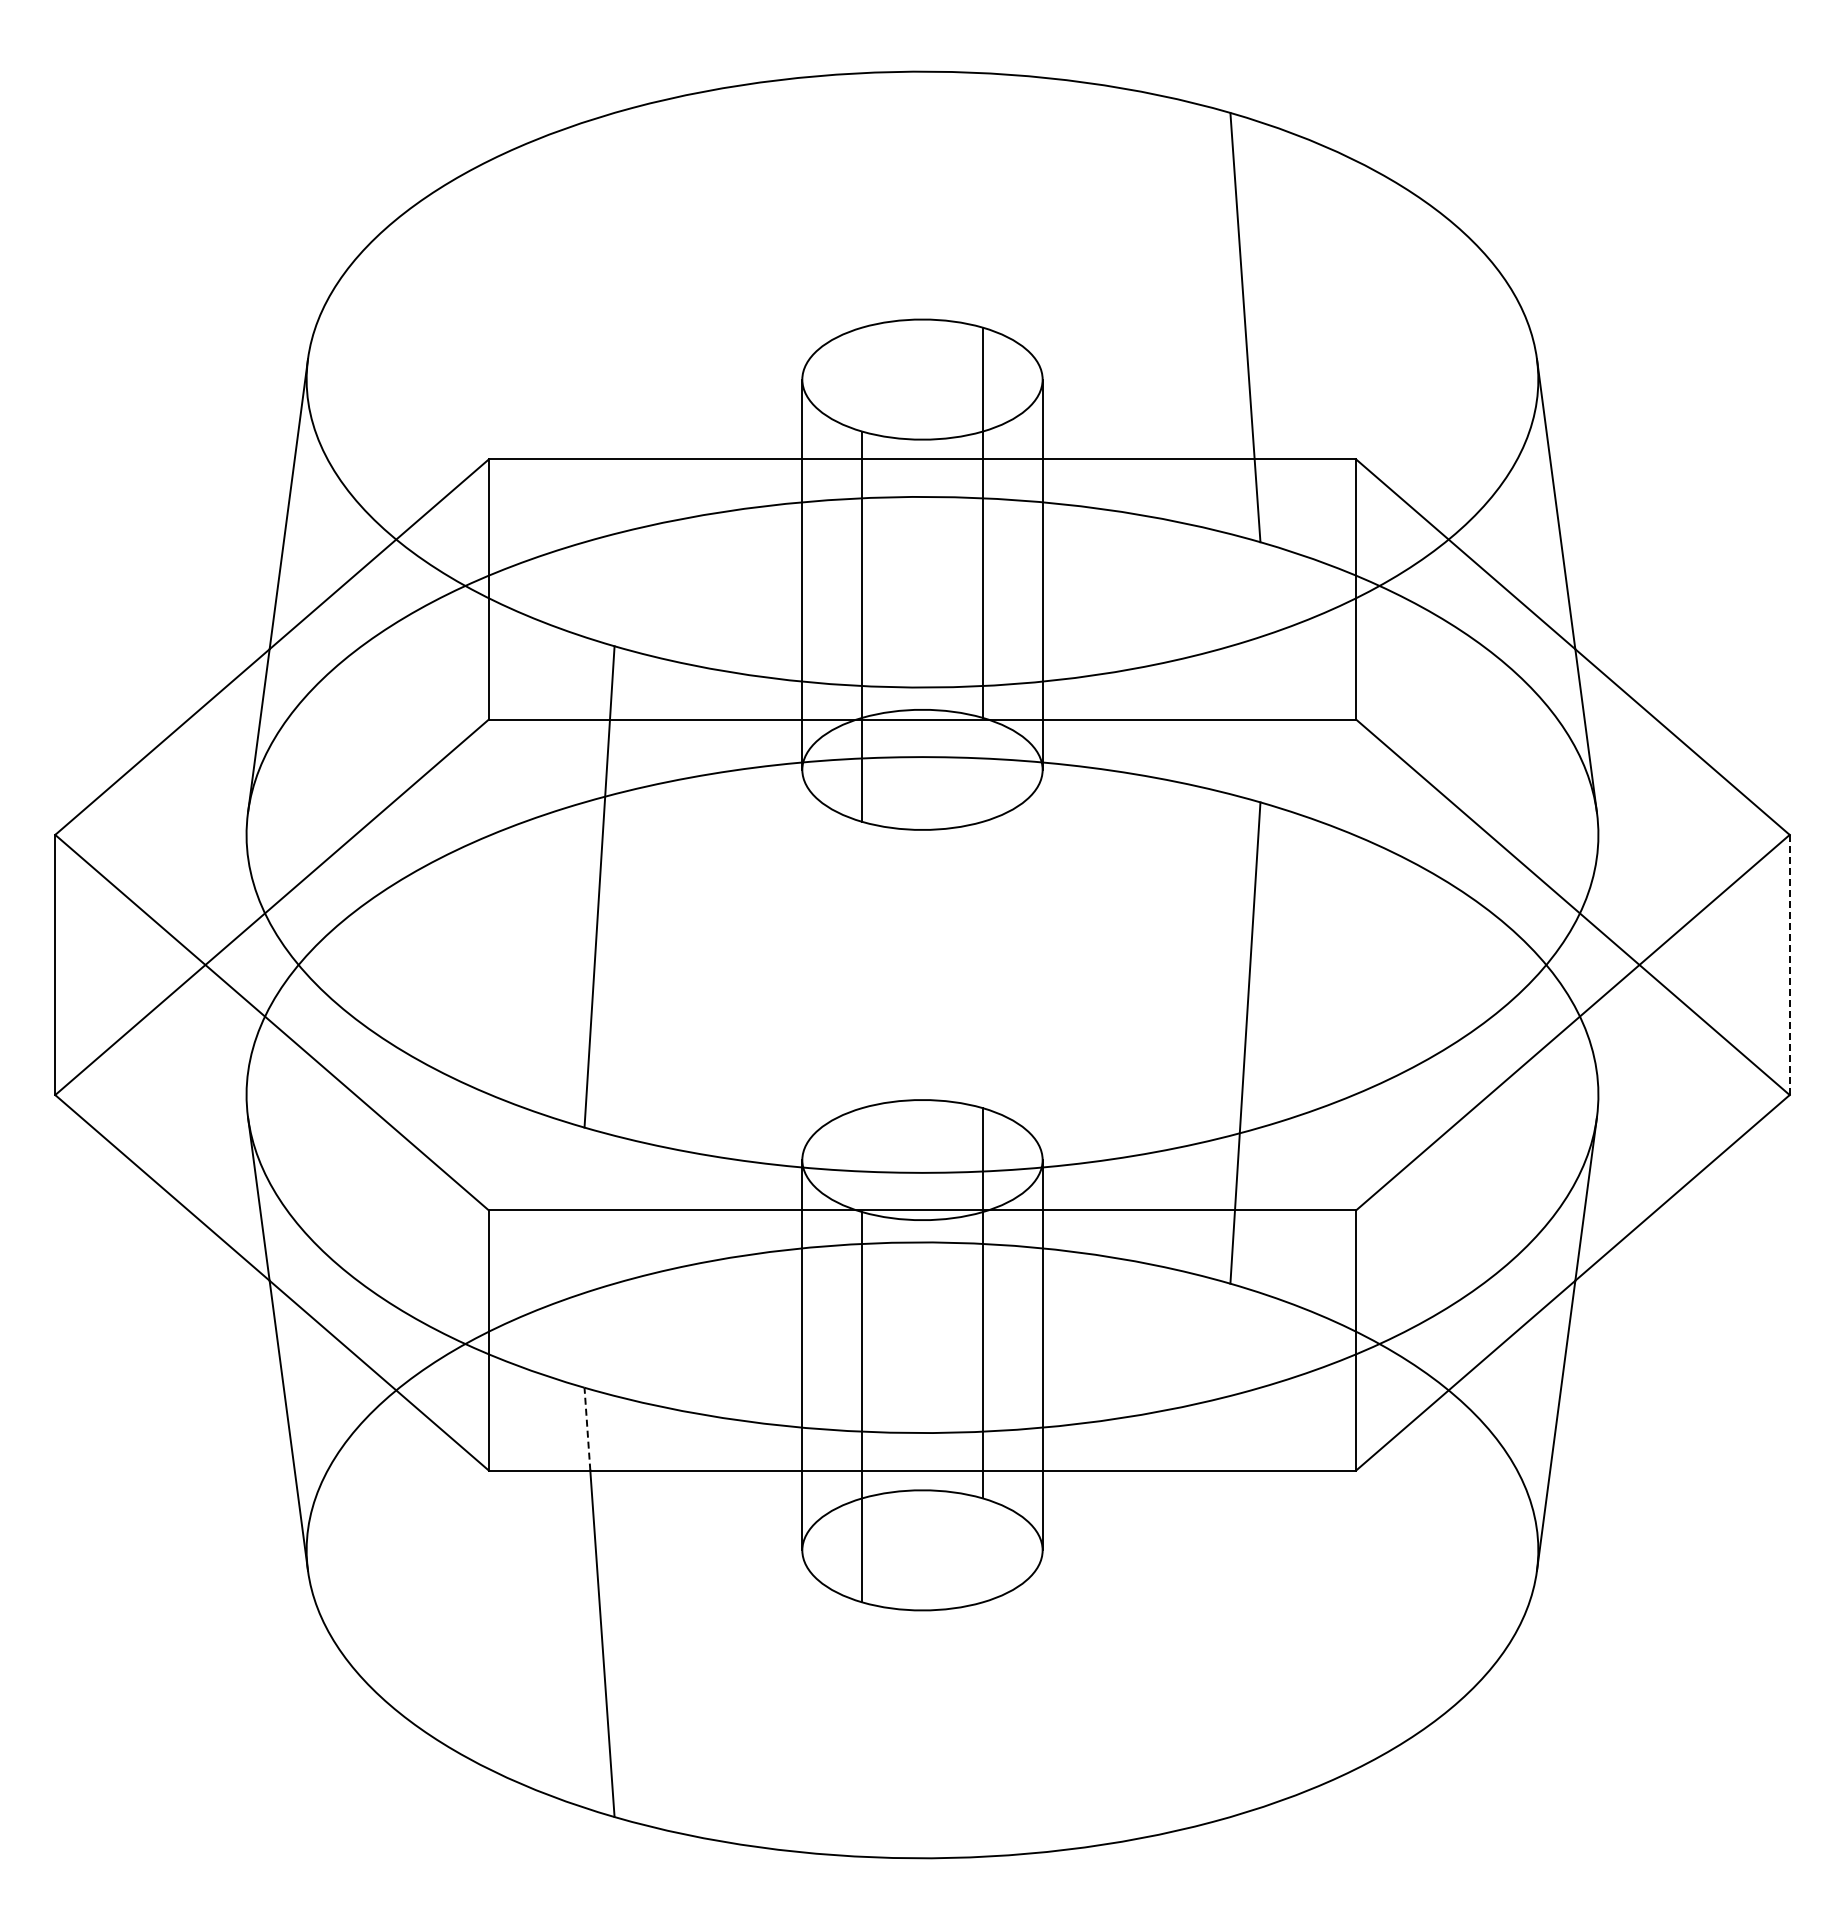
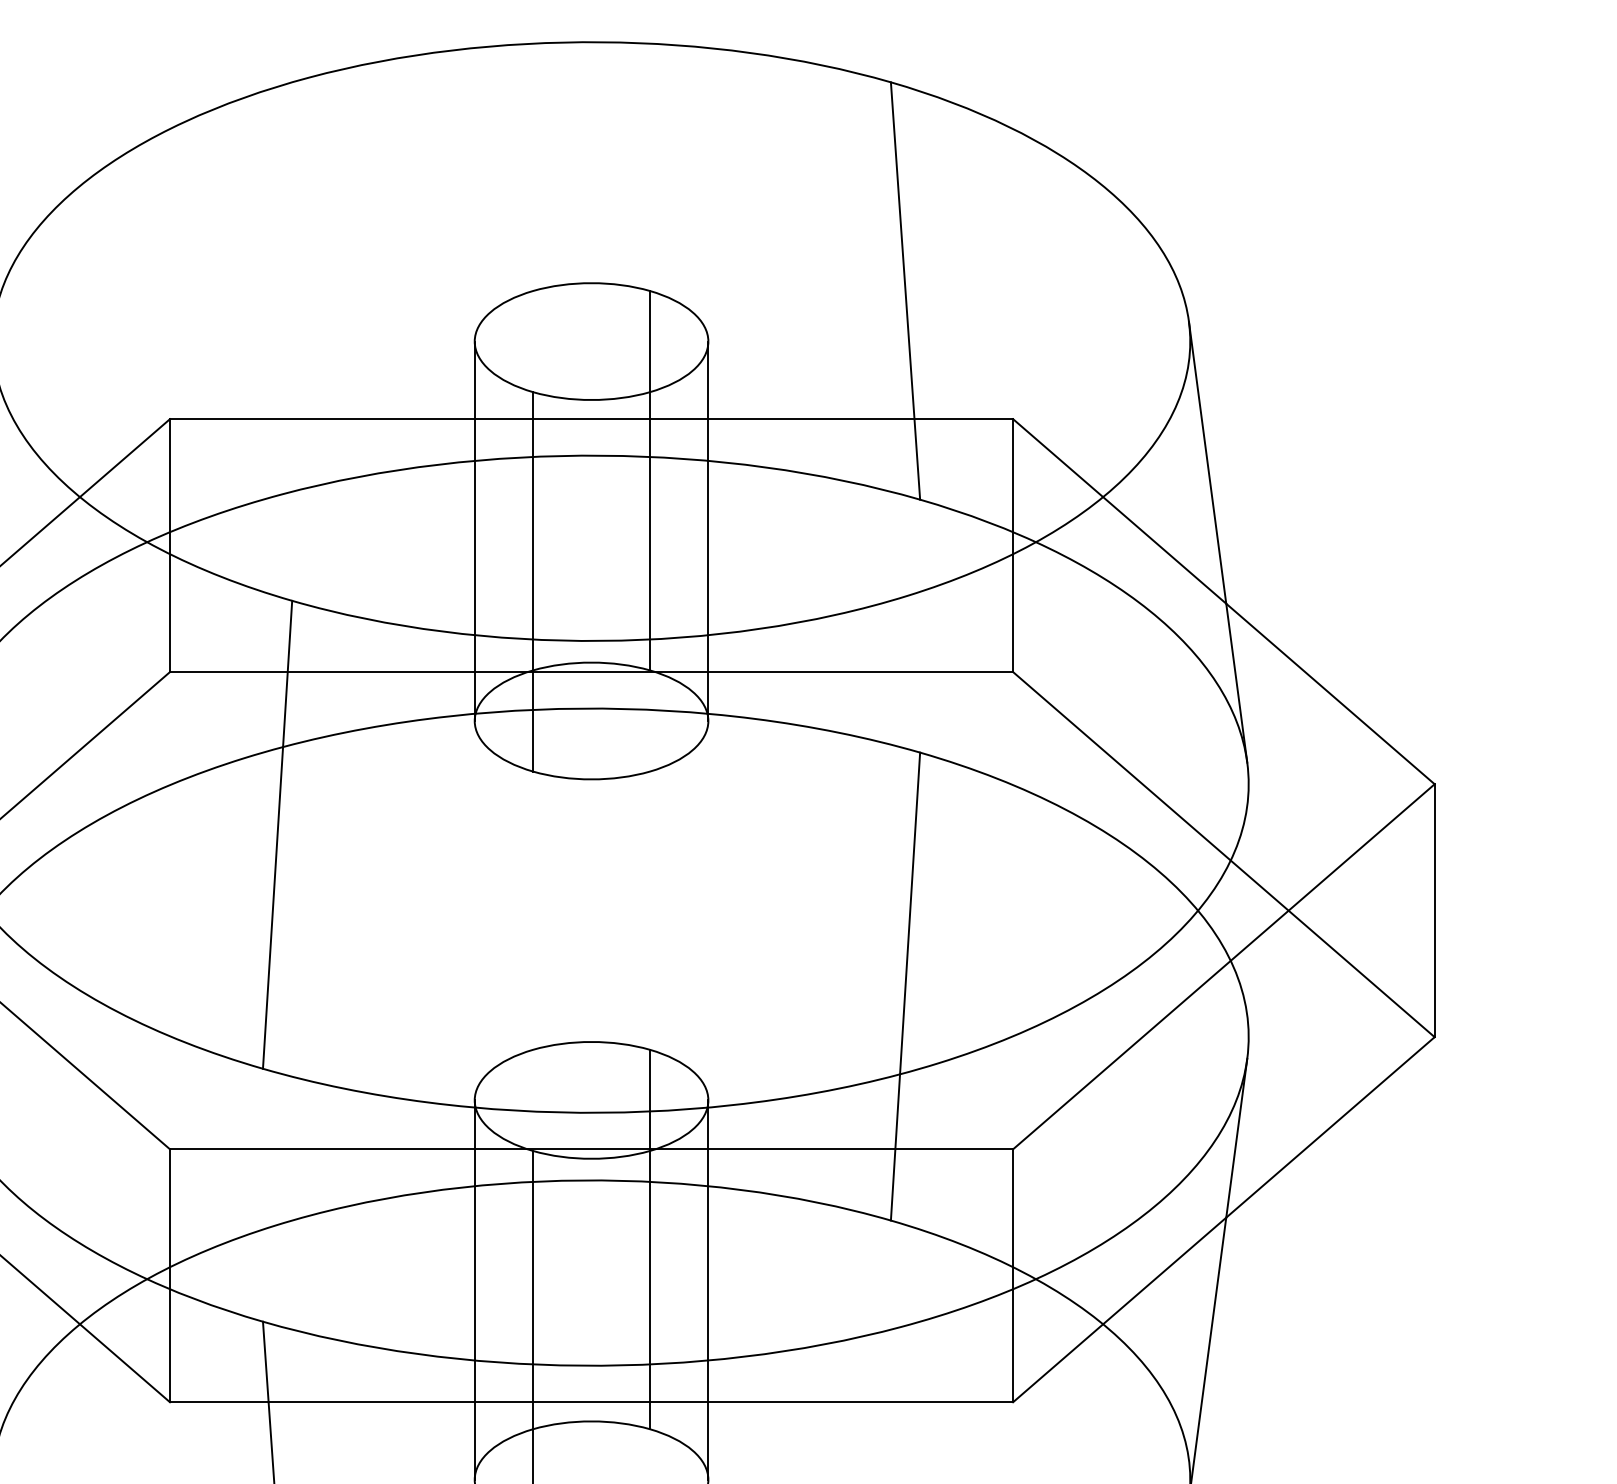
line: (1789, 965) -> (1434, 911), dashed -> solid
line: (587, 1429) -> (265, 1362), dashed -> solid

